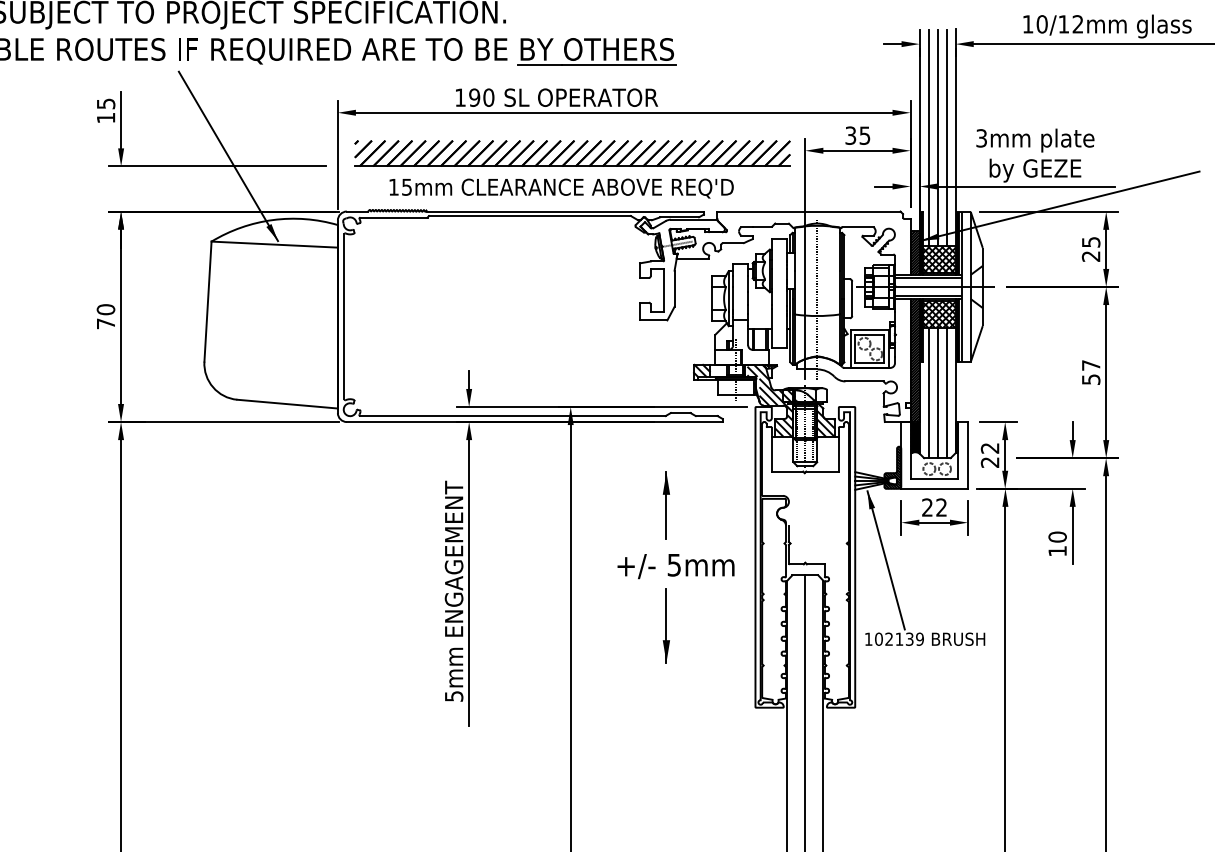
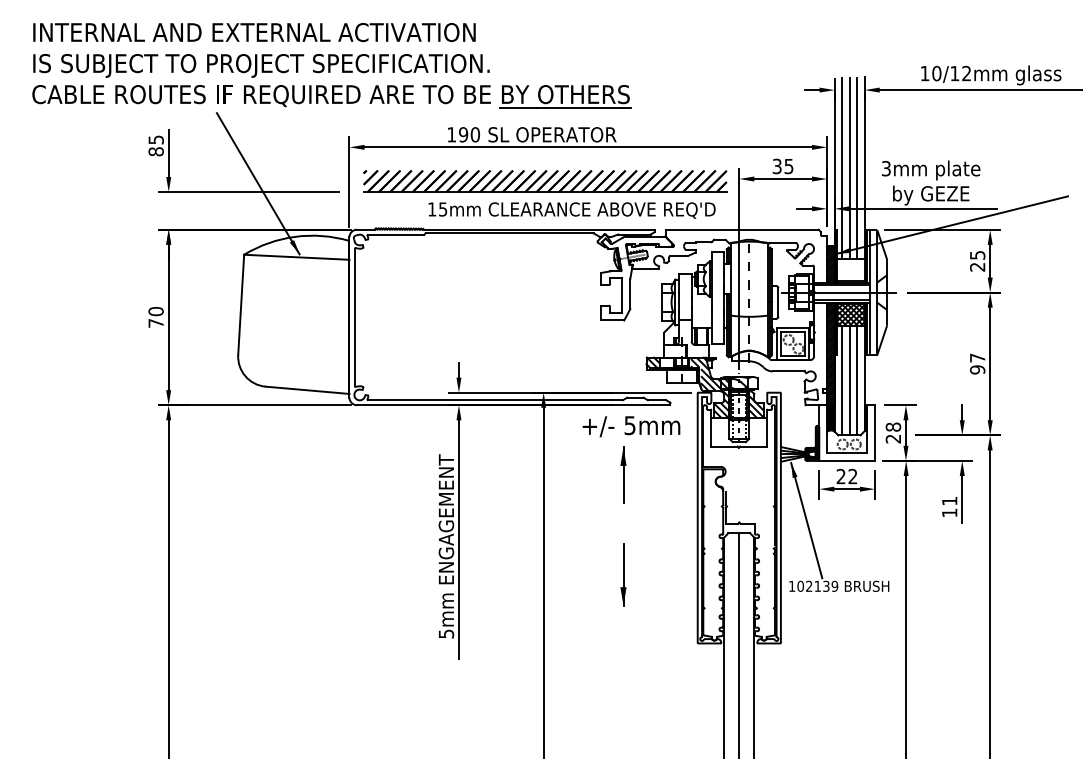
text: (105, 117) -> (155, 151), 15 -> 85
text: (560, 188) -> (571, 210), moved
hatch: (938, 259) -> (850, 269), removed
text: (1090, 379) -> (977, 369), 57 -> 97
text: (990, 447) -> (893, 426), 22 -> 28
text: (1057, 536) -> (949, 500), 10 -> 11
text: (676, 566) -> (631, 426), moved

